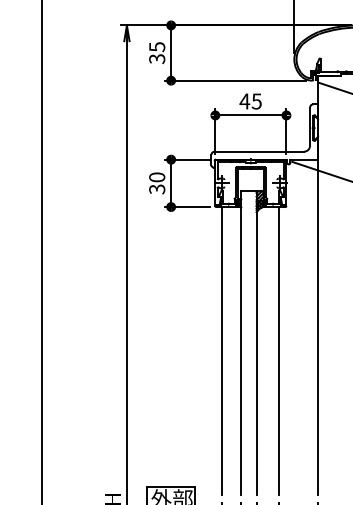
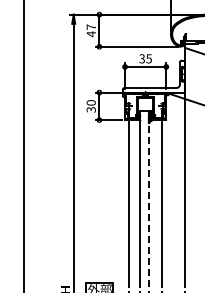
text: (155, 52) -> (90, 30), 35 -> 47
text: (245, 100) -> (142, 58), 45 -> 35
line: (255, 342) -> (148, 198), solid -> dashed

